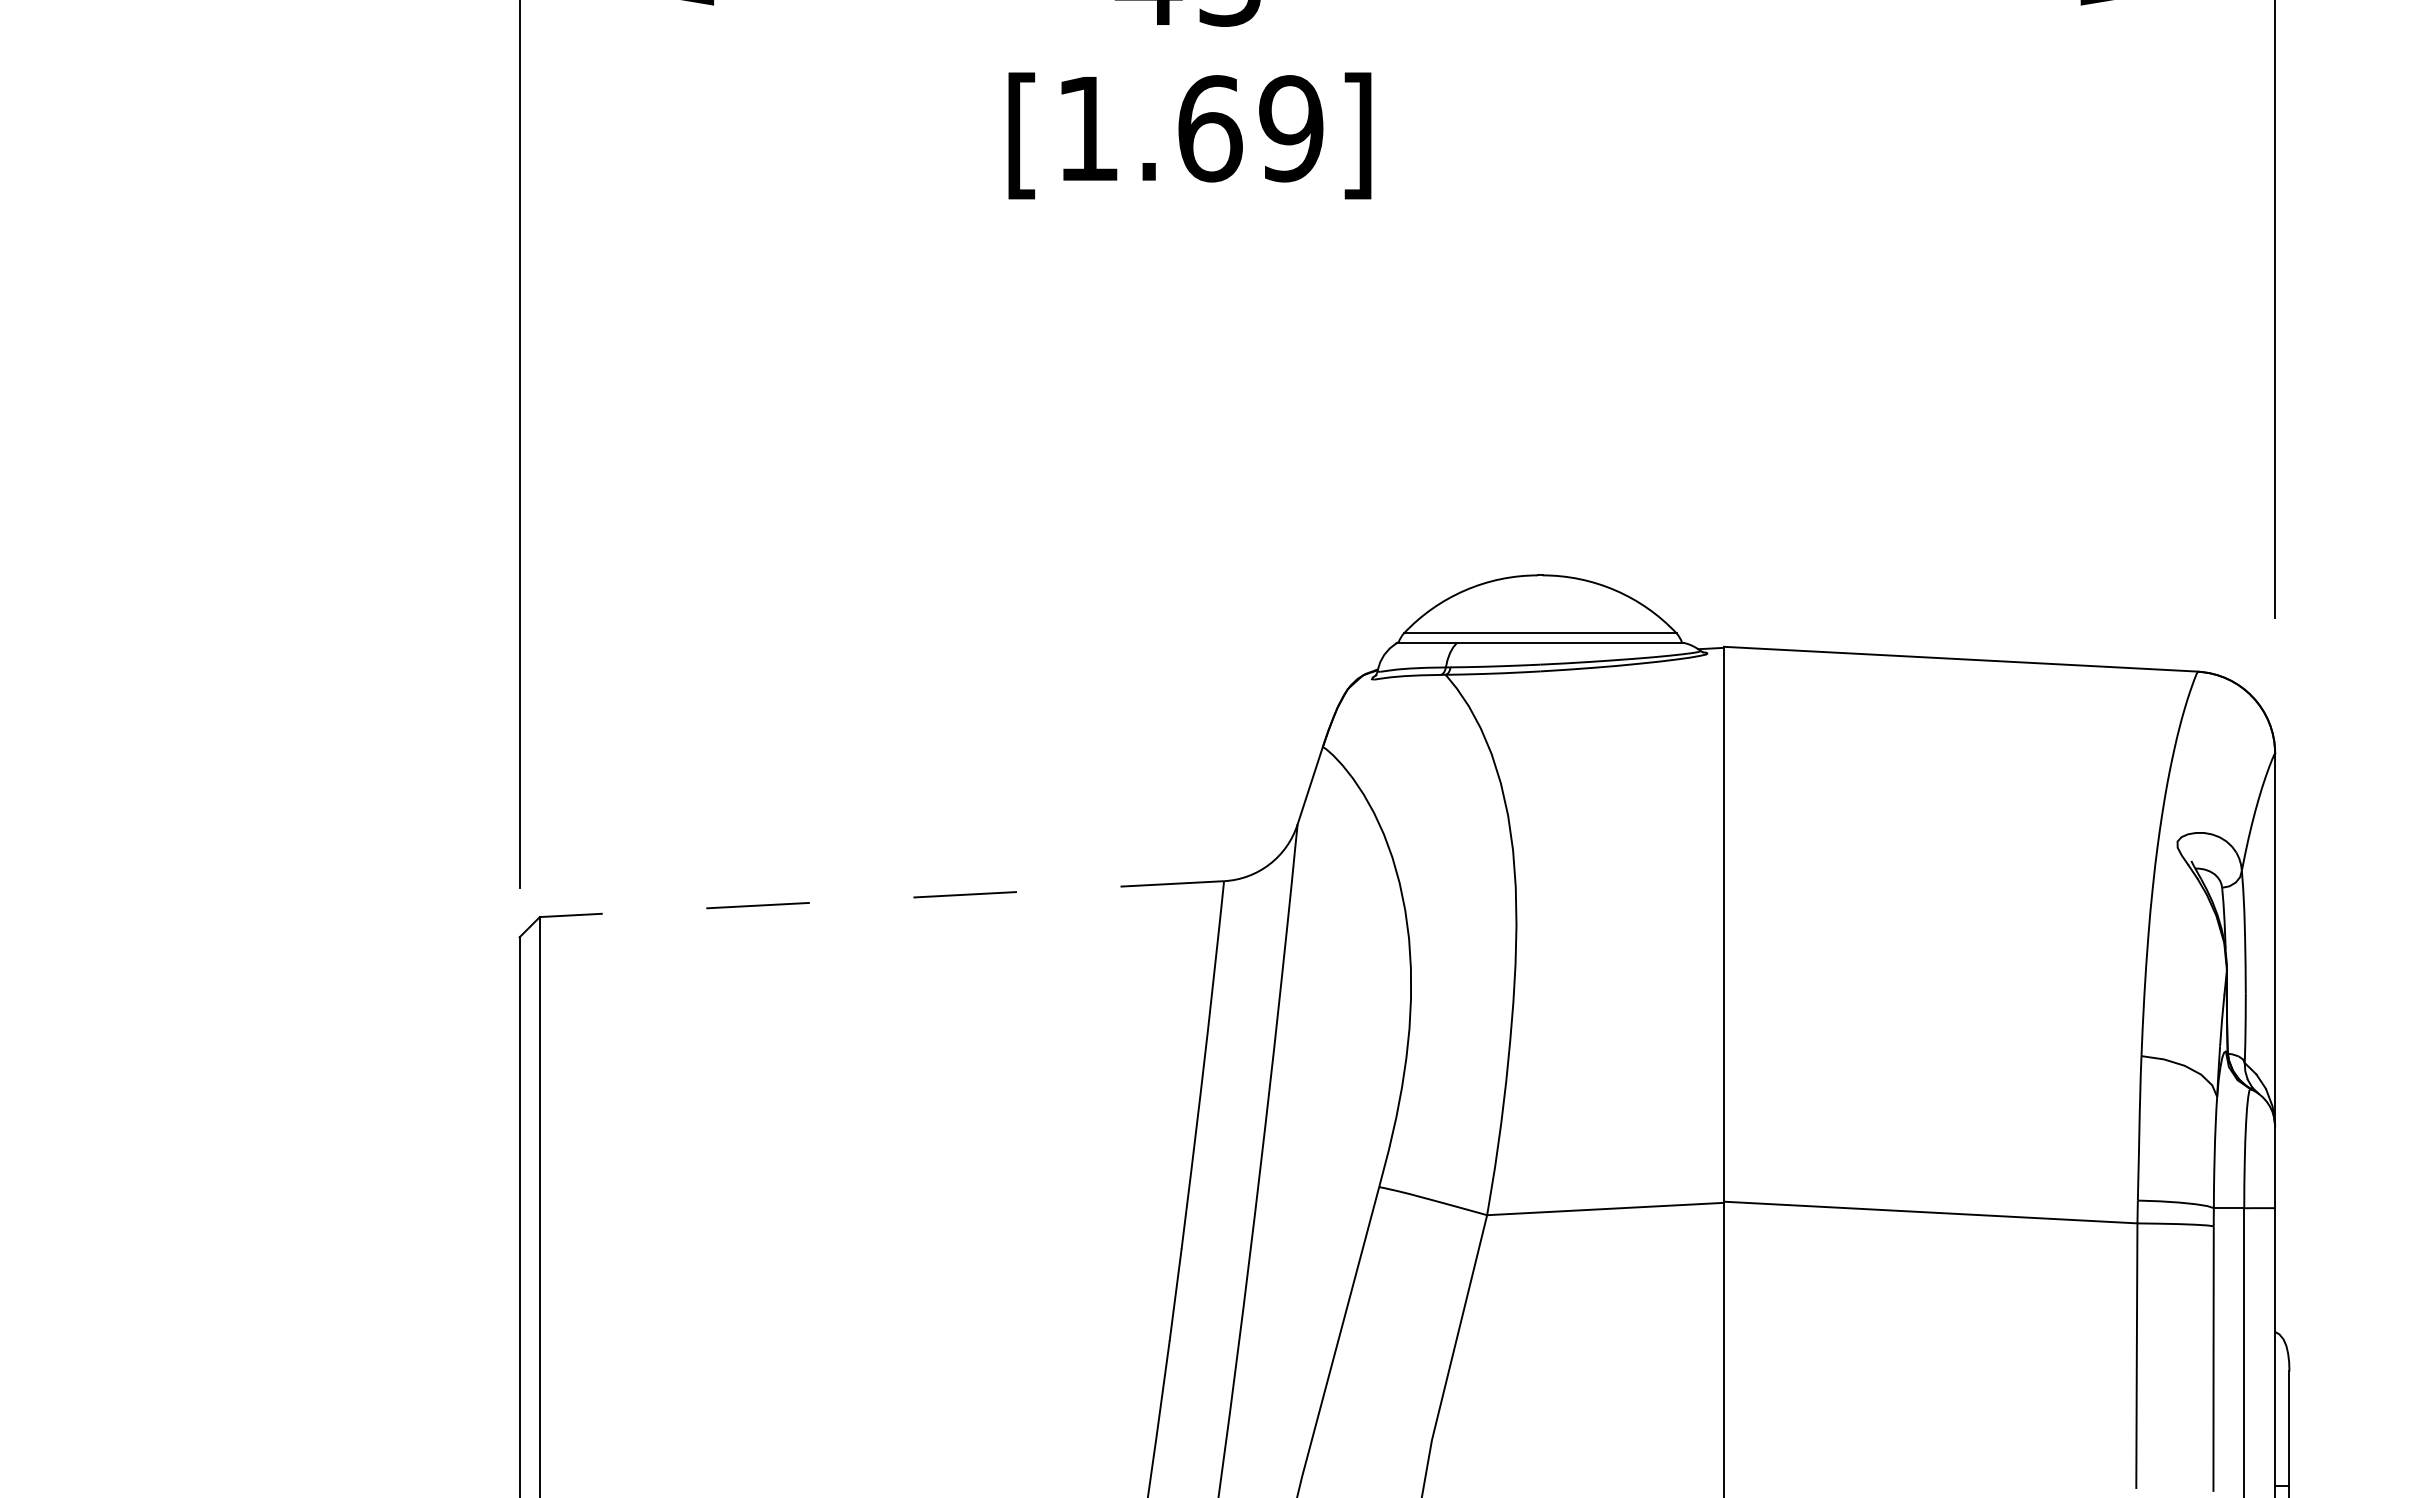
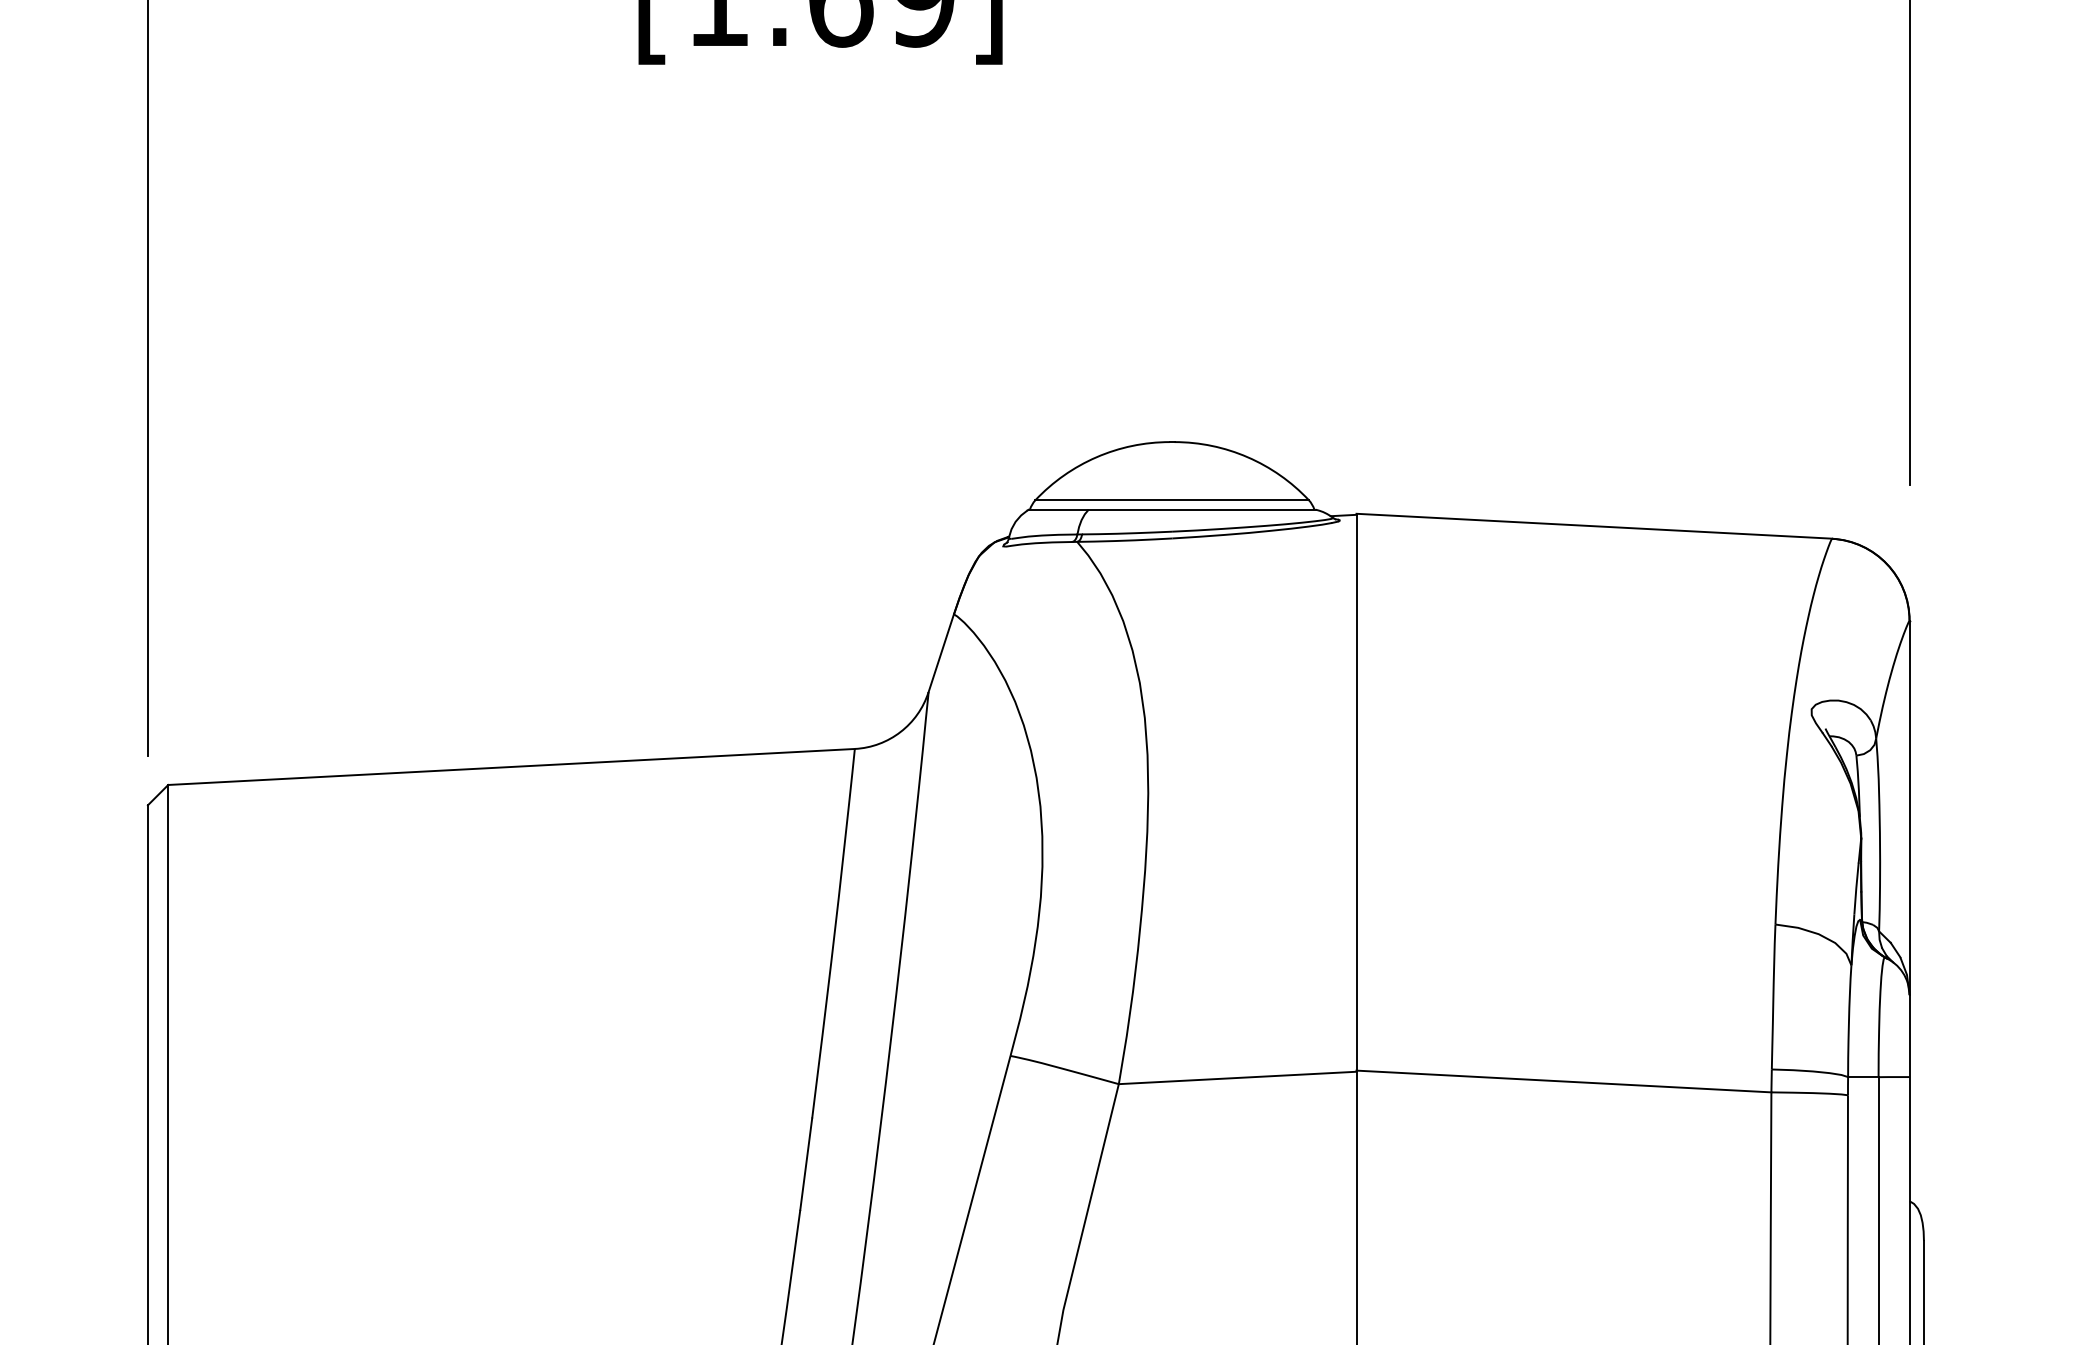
line: (881, 899) -> (511, 767), dashed -> solid

